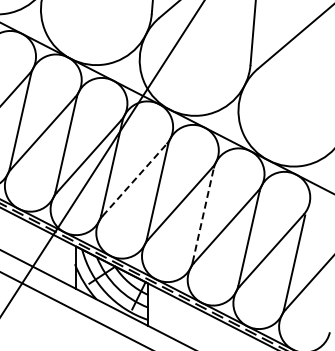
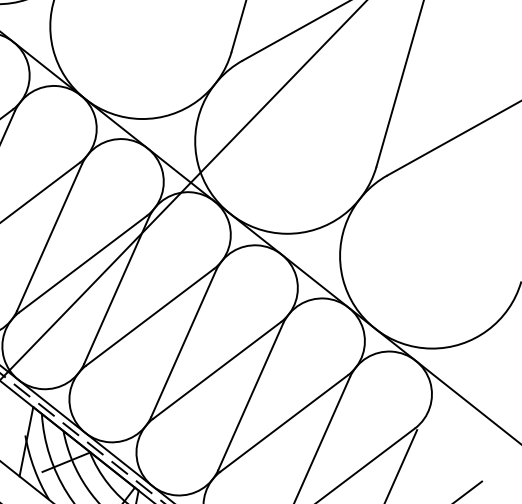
line: (134, 179) -> (149, 316), dashed -> solid
line: (203, 214) -> (251, 395), dashed -> solid

